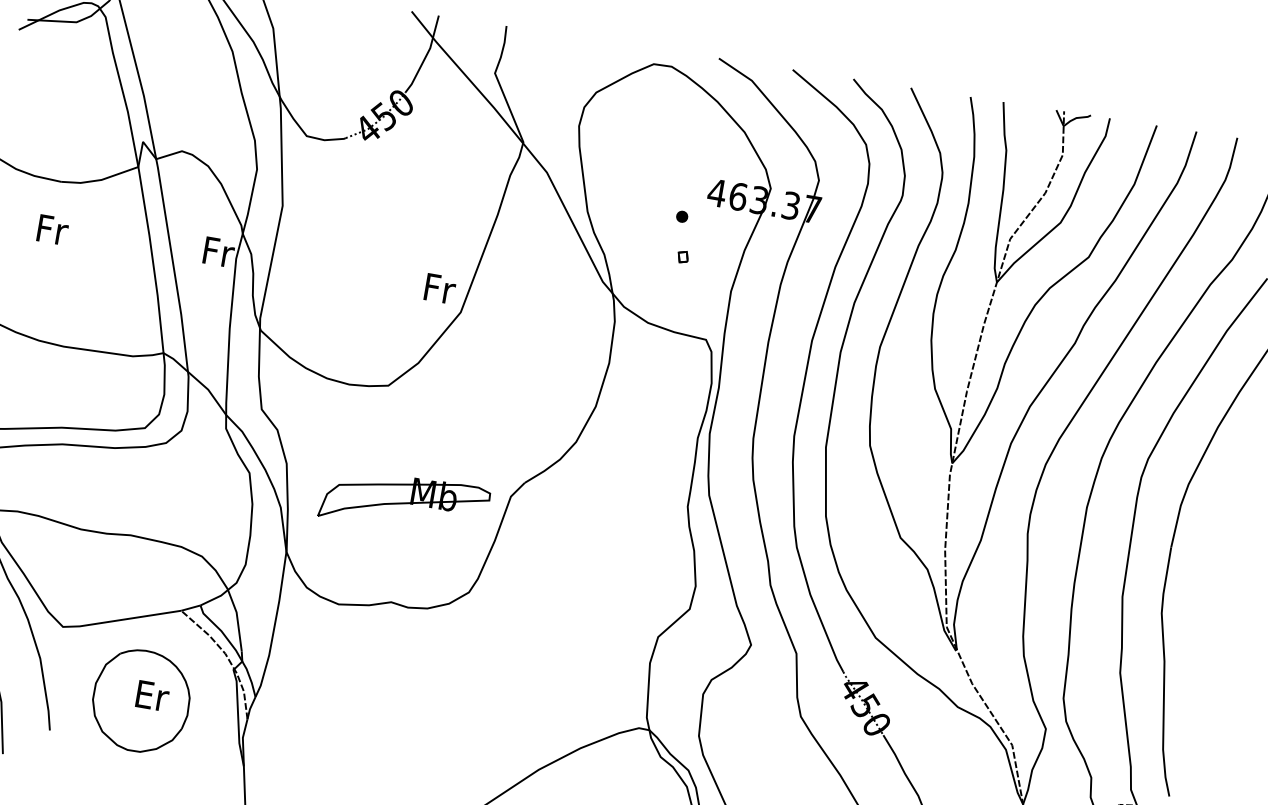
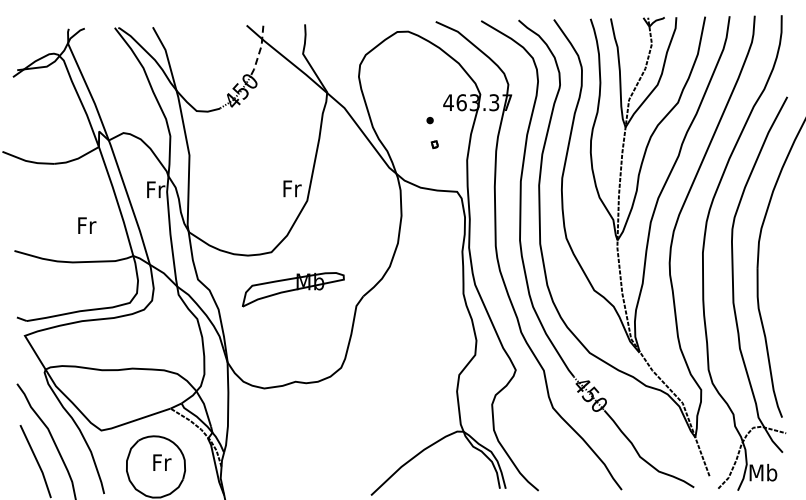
line: (427, 55) -> (260, 50), solid -> dashed
text: (53, 229) -> (87, 225), moved
part: (404, 502) -> (293, 289), moved
text: (153, 695) -> (162, 462), Er -> Fr

